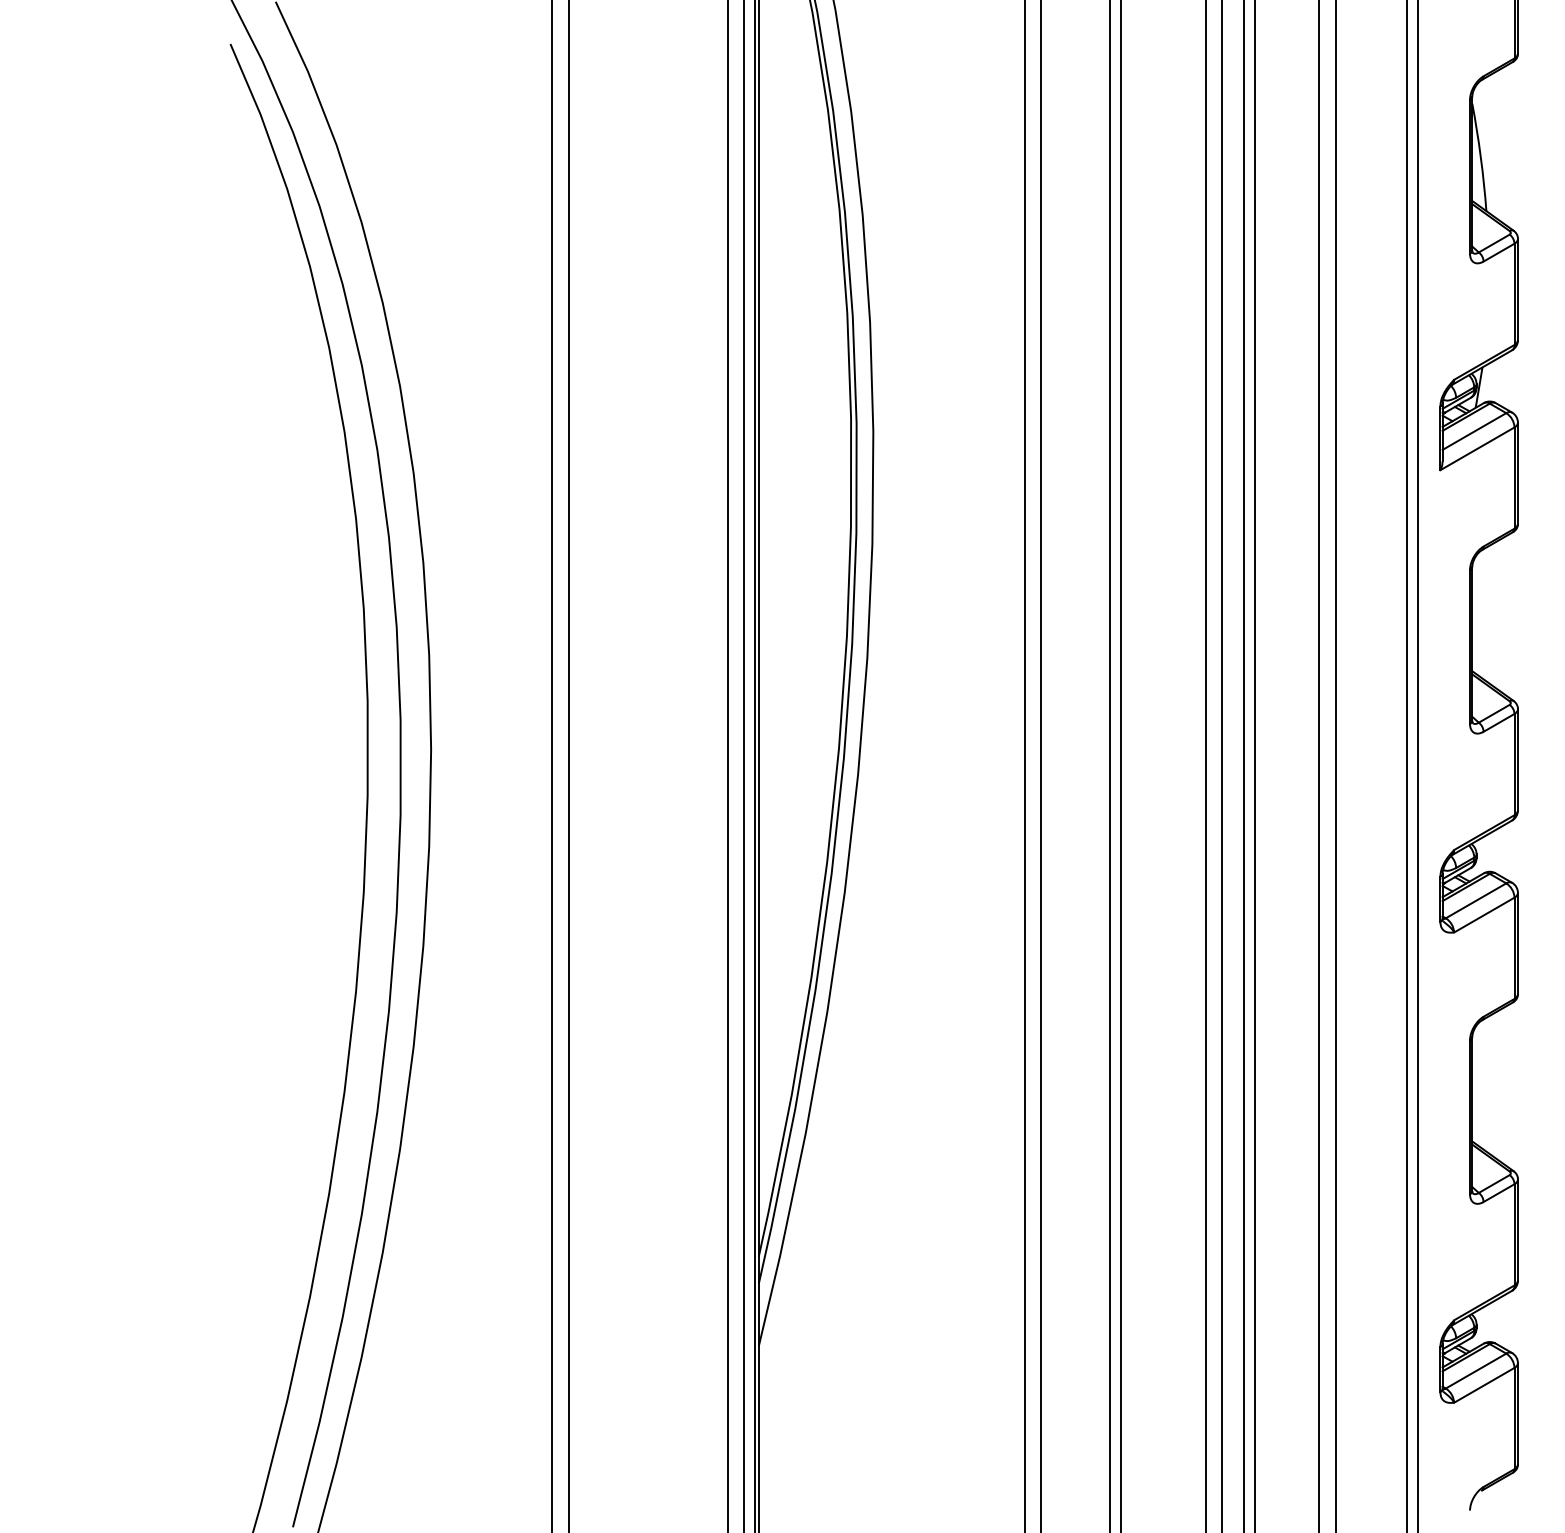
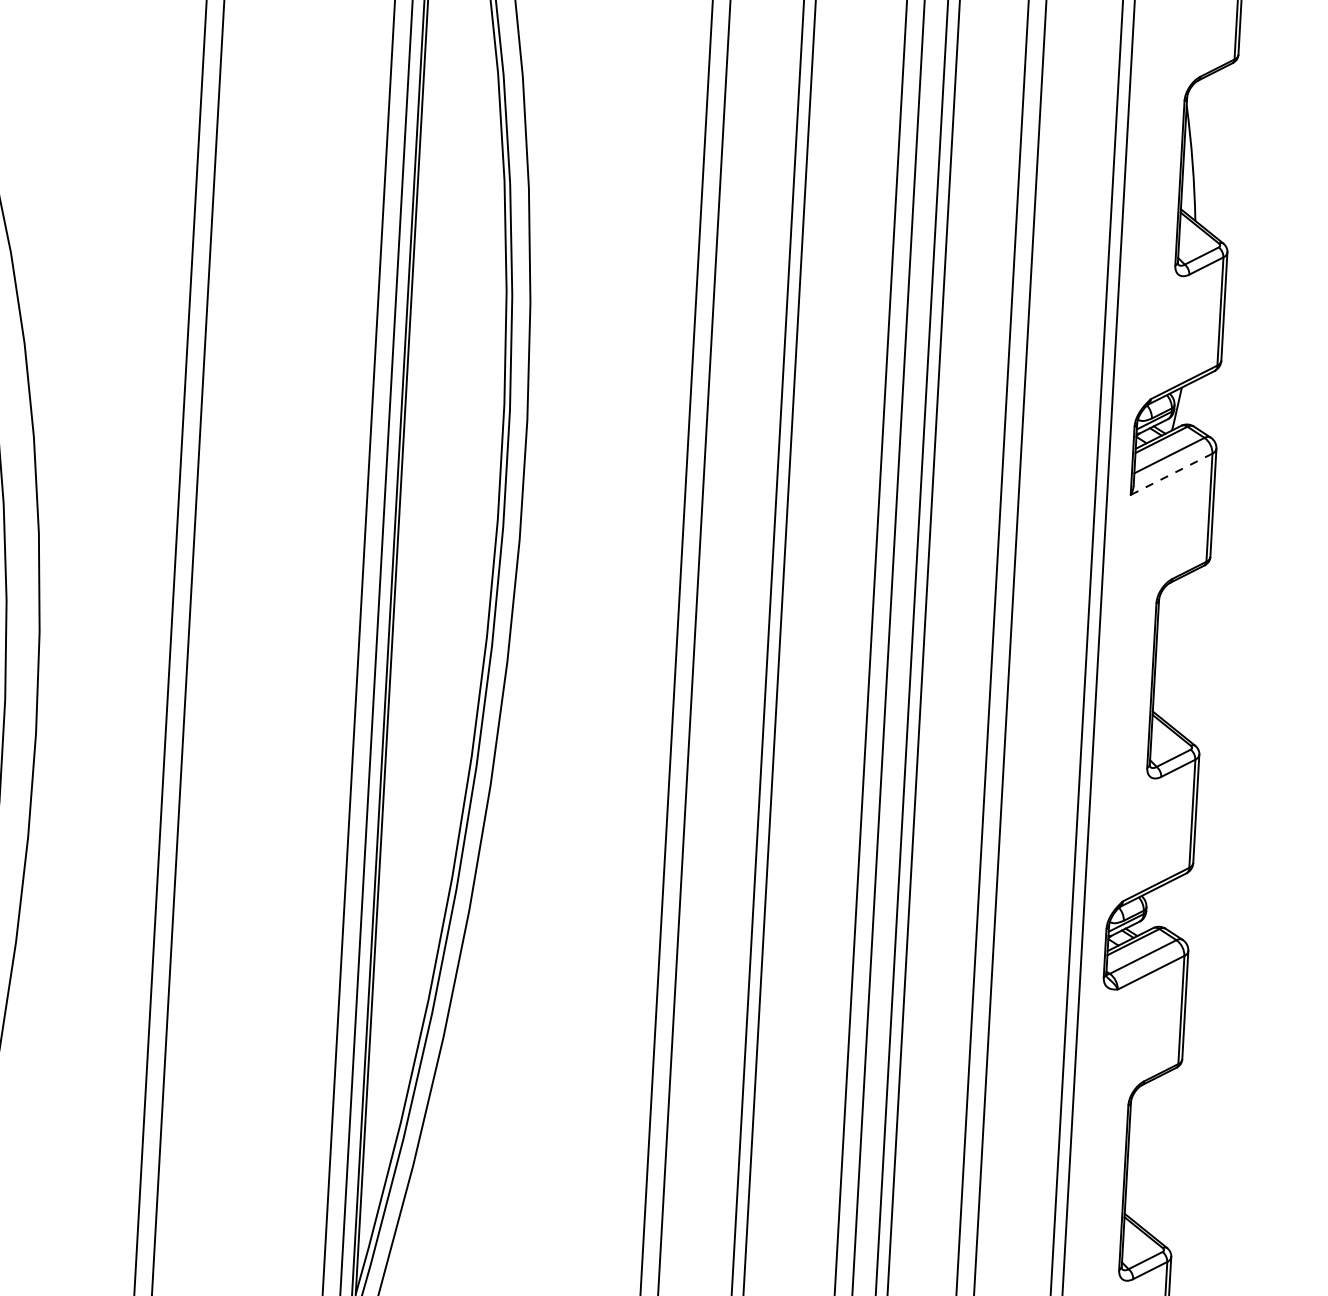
line: (1477, 448) -> (1171, 473), solid -> dashed

